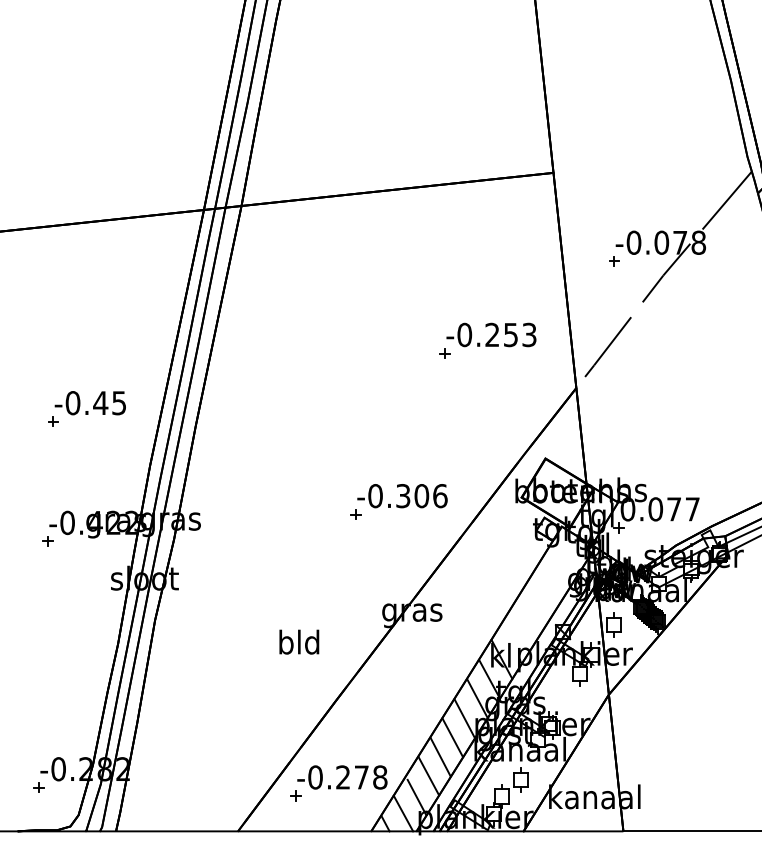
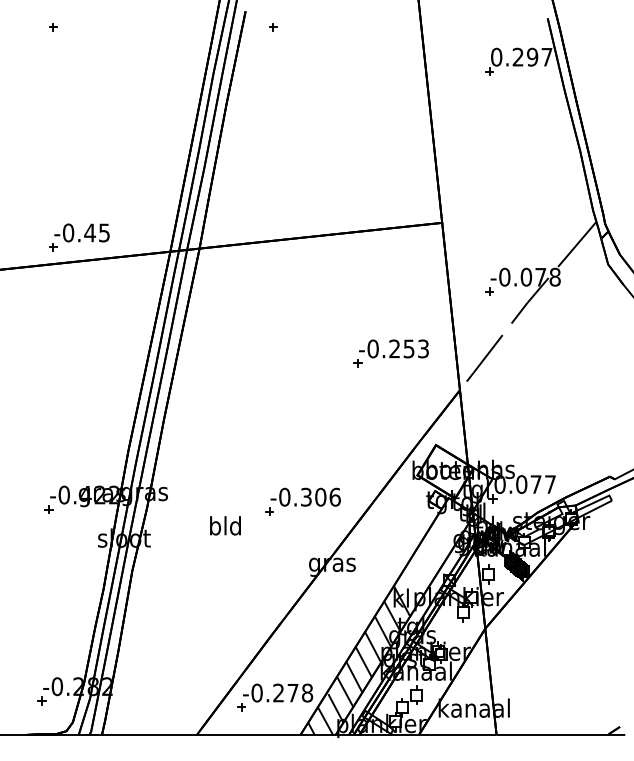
part: (87, 408) -> (79, 237), moved
part: (398, 501) -> (302, 501), moved
text: (299, 641) -> (225, 525), moved

